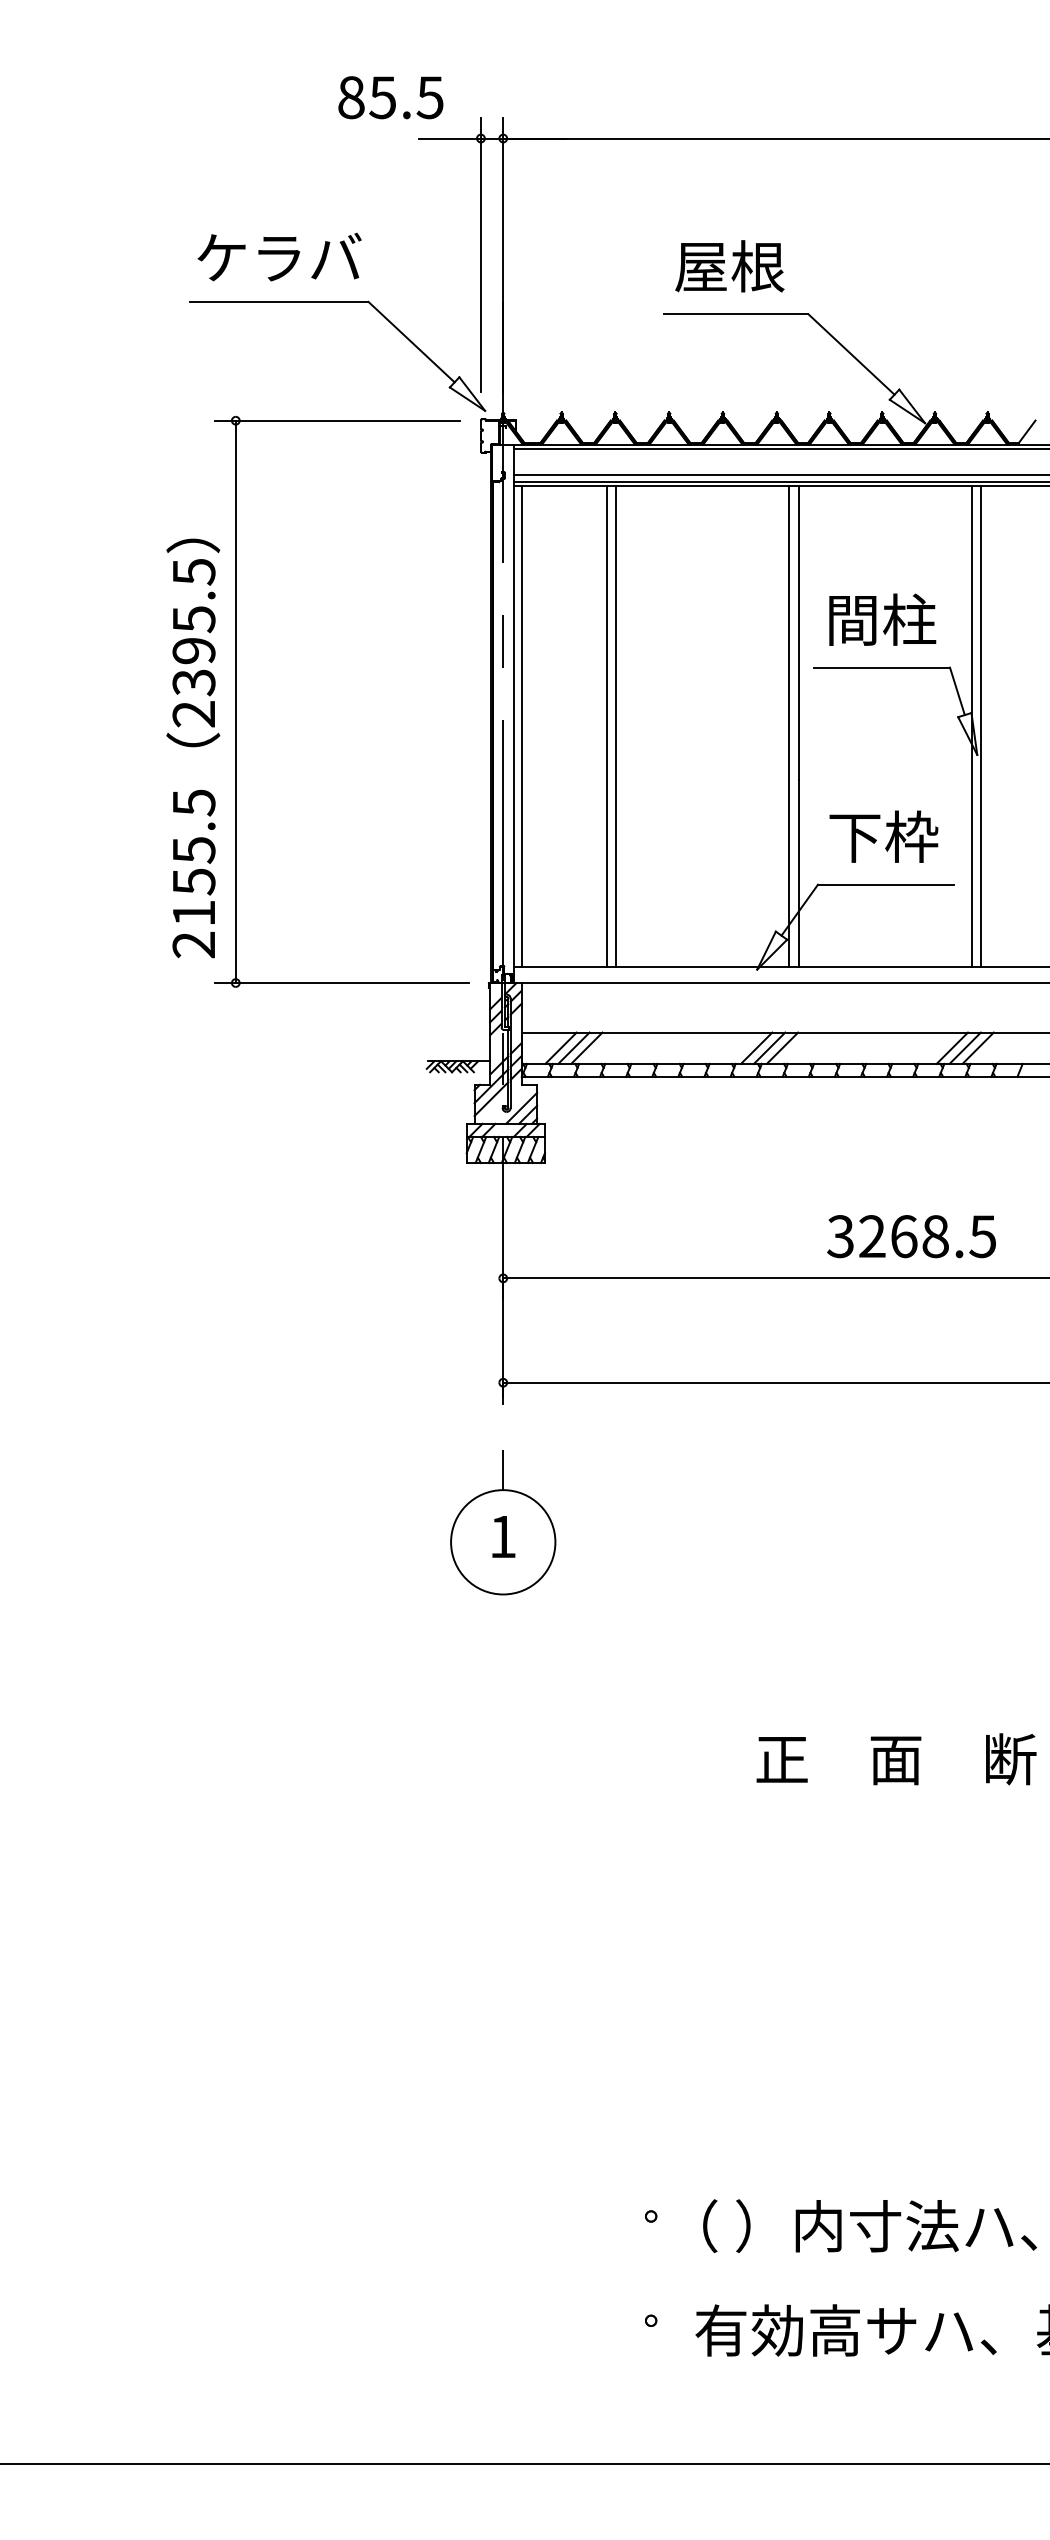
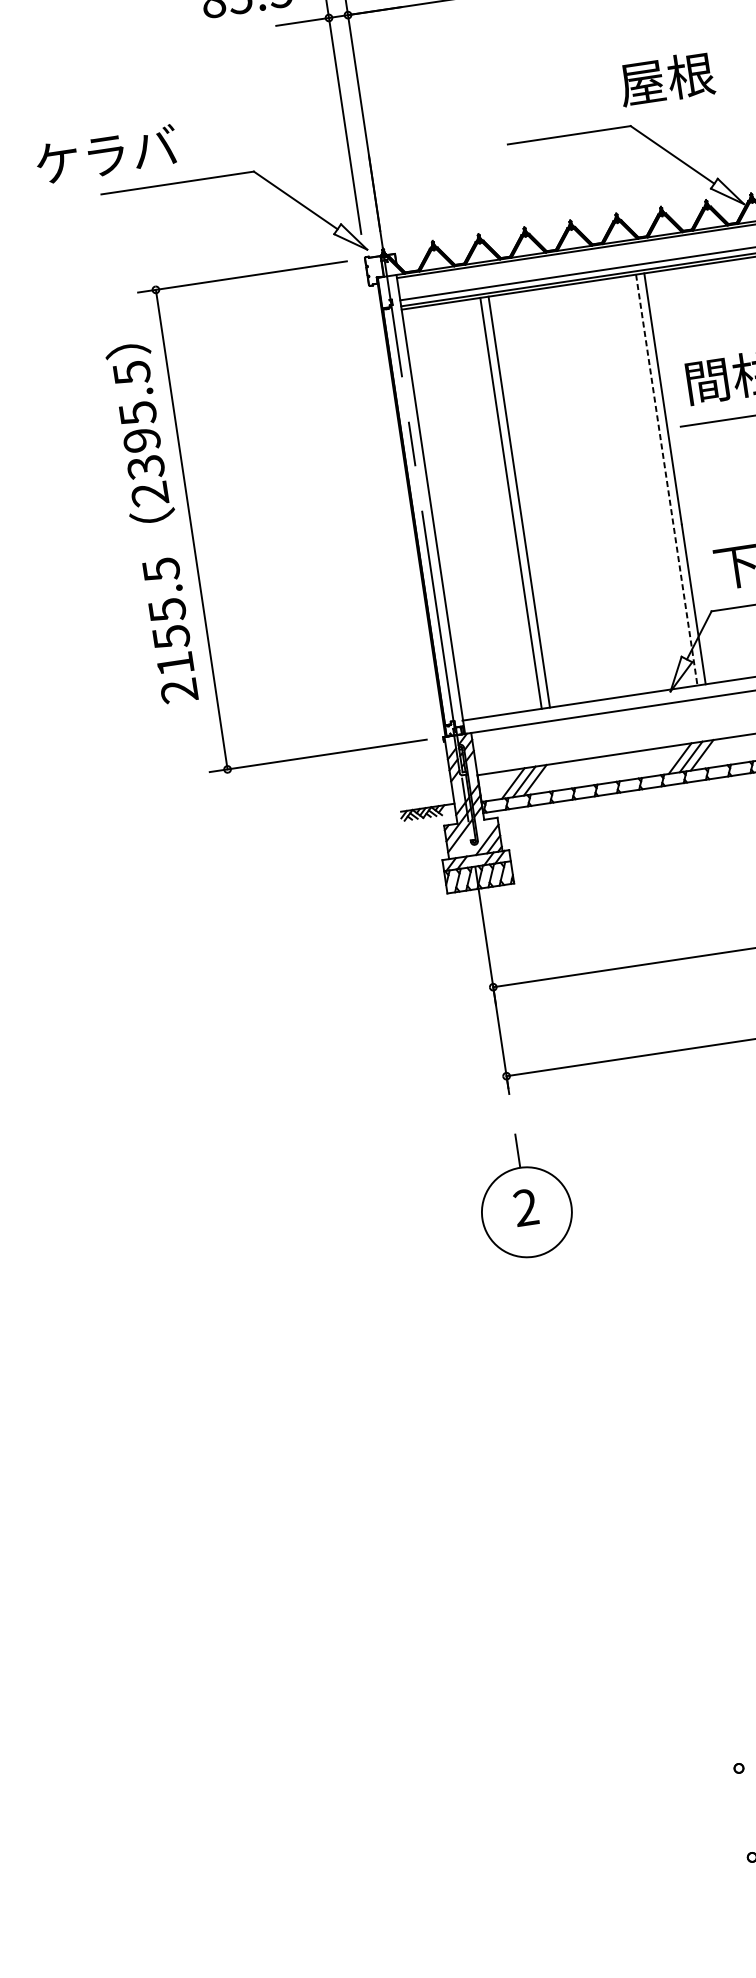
text: (279, 256) -> (106, 154), moved
text: (729, 266) -> (666, 79), moved
line: (522, 726) -> (439, 514), removed
line: (789, 726) -> (667, 480), solid -> dashed
text: (193, 748) -> (153, 523), moved
text: (503, 1536) -> (526, 1207), 1 -> 2

